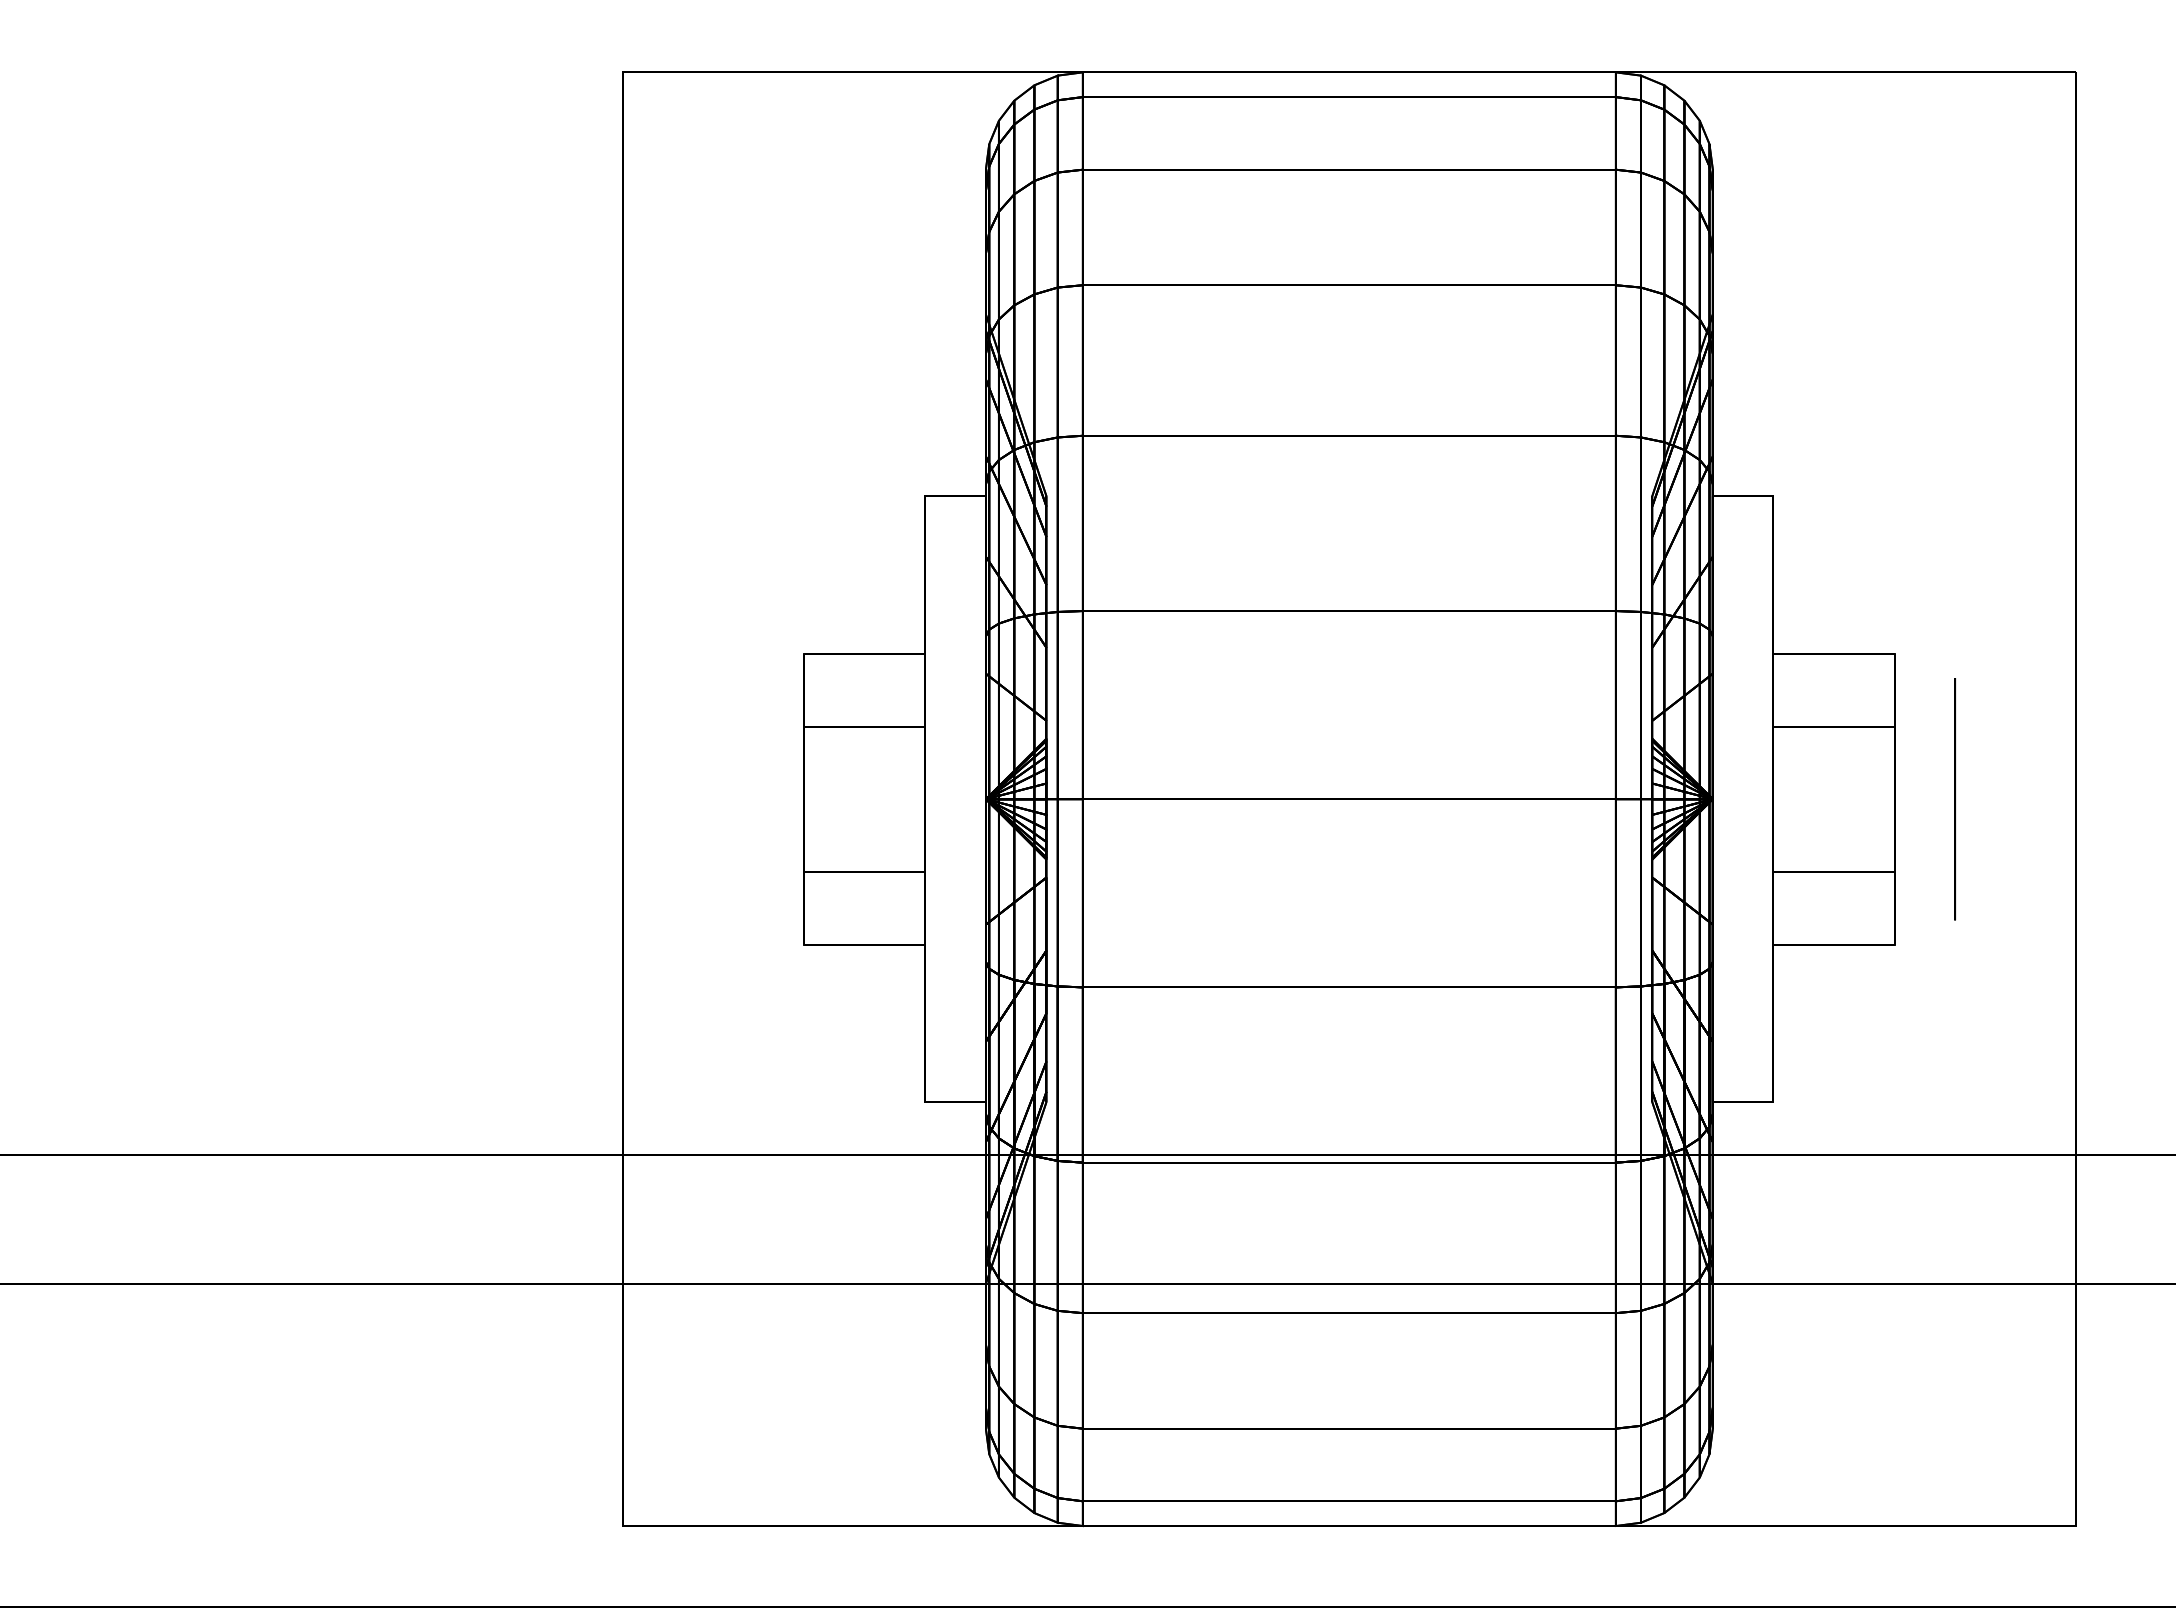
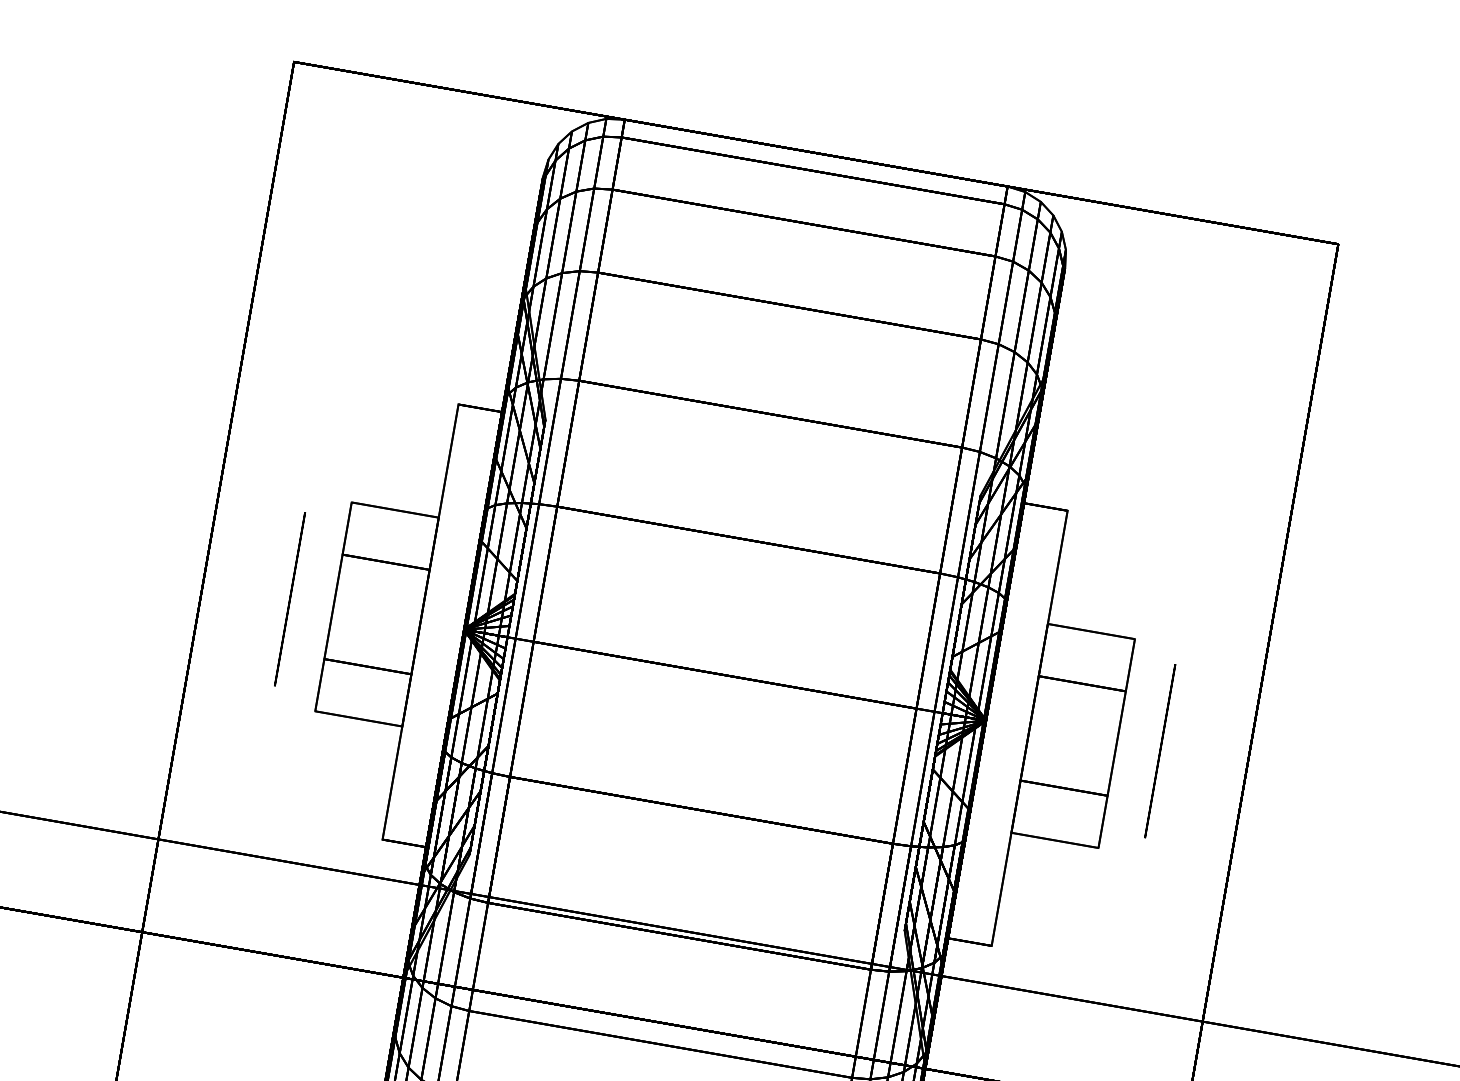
circle: (743, 799) -> (289, 599), added

